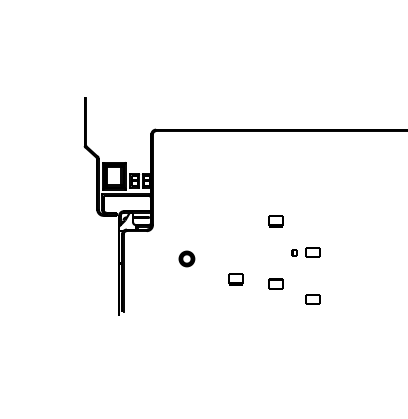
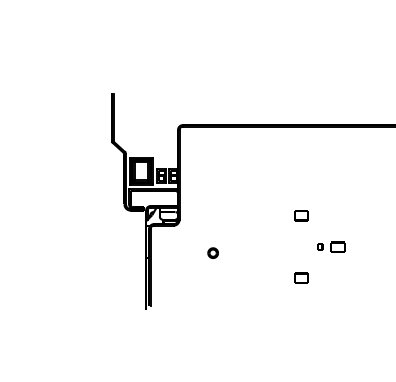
part: (186, 258) -> (212, 252), size x0.71
part: (235, 279) -> (261, 273), removed
part: (312, 299) -> (337, 293), removed

